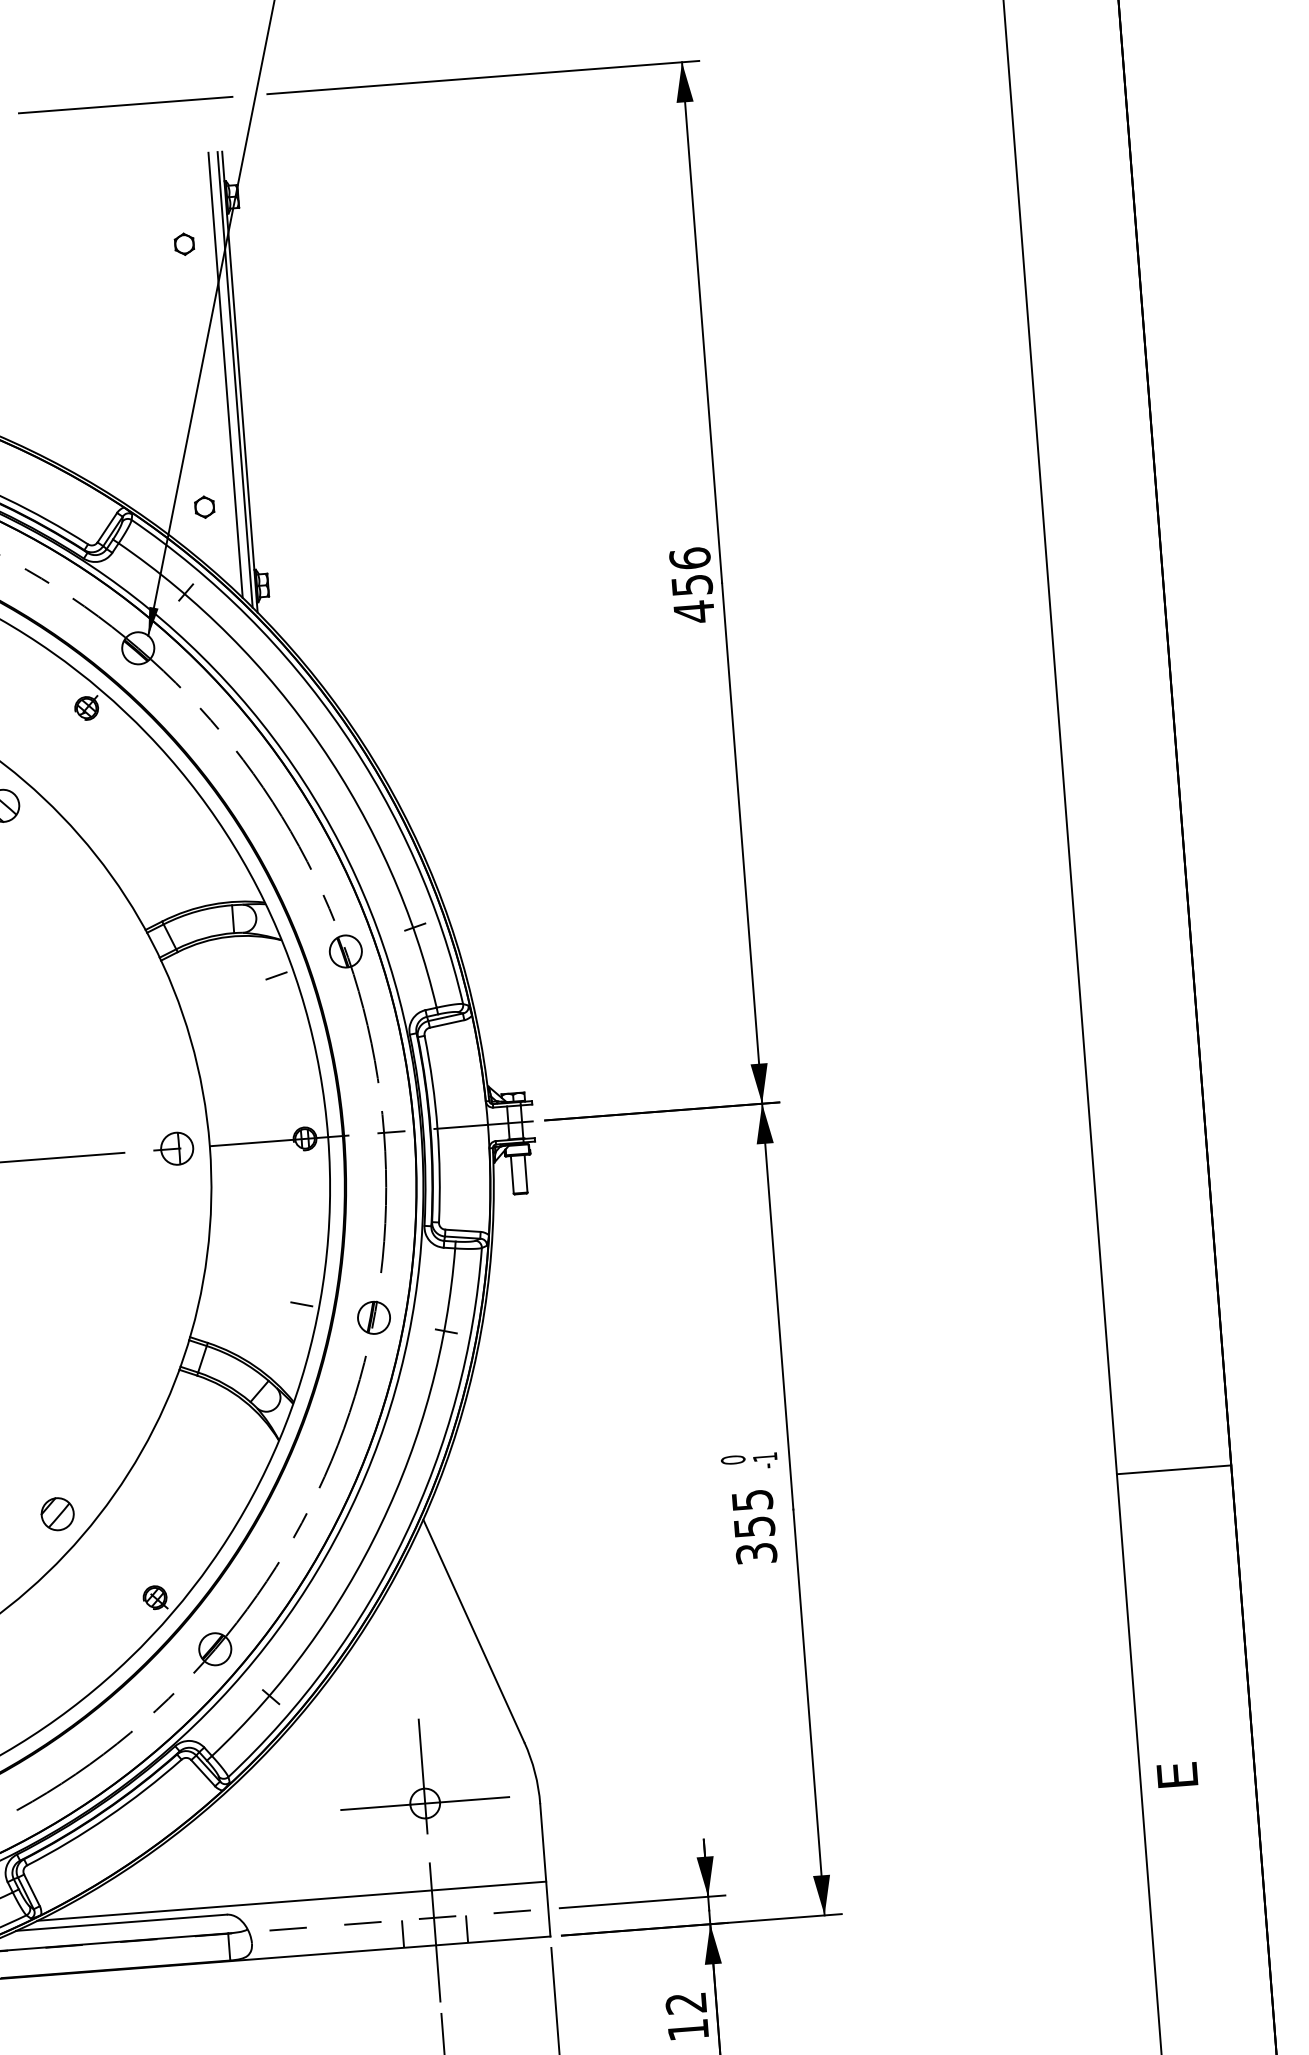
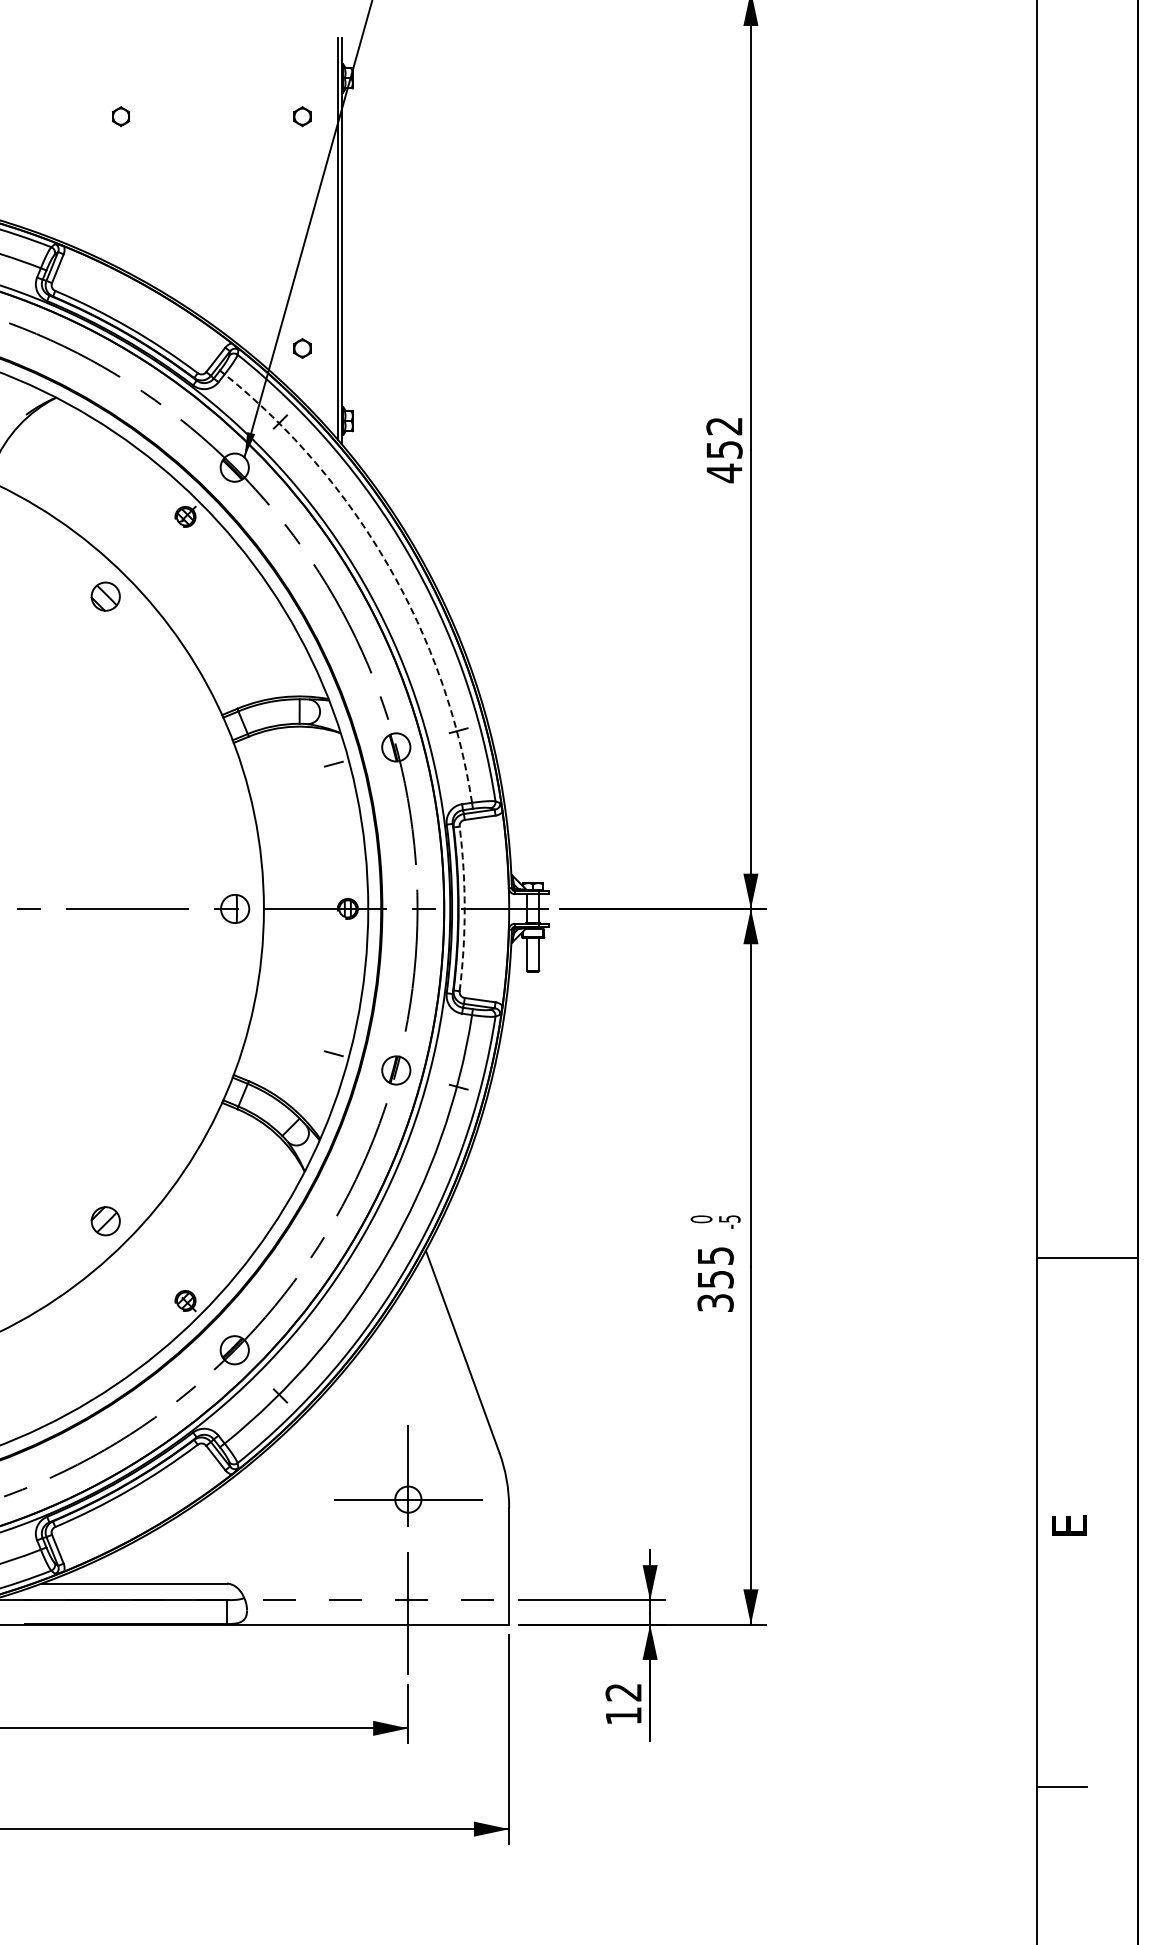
line: (225, 375) -> (329, 234), removed
text: (689, 557) -> (724, 425), 456 -> 452
arc: (321, 745) -> (388, 565), solid -> dashed
arc: (437, 1128) -> (464, 908), solid -> dashed
text: (764, 1456) -> (729, 1218), -1 -> -5
line: (291, 1901) -> (284, 1576), removed
line: (466, 1929) -> (436, 1612), removed
line: (403, 1933) -> (380, 1612), removed

